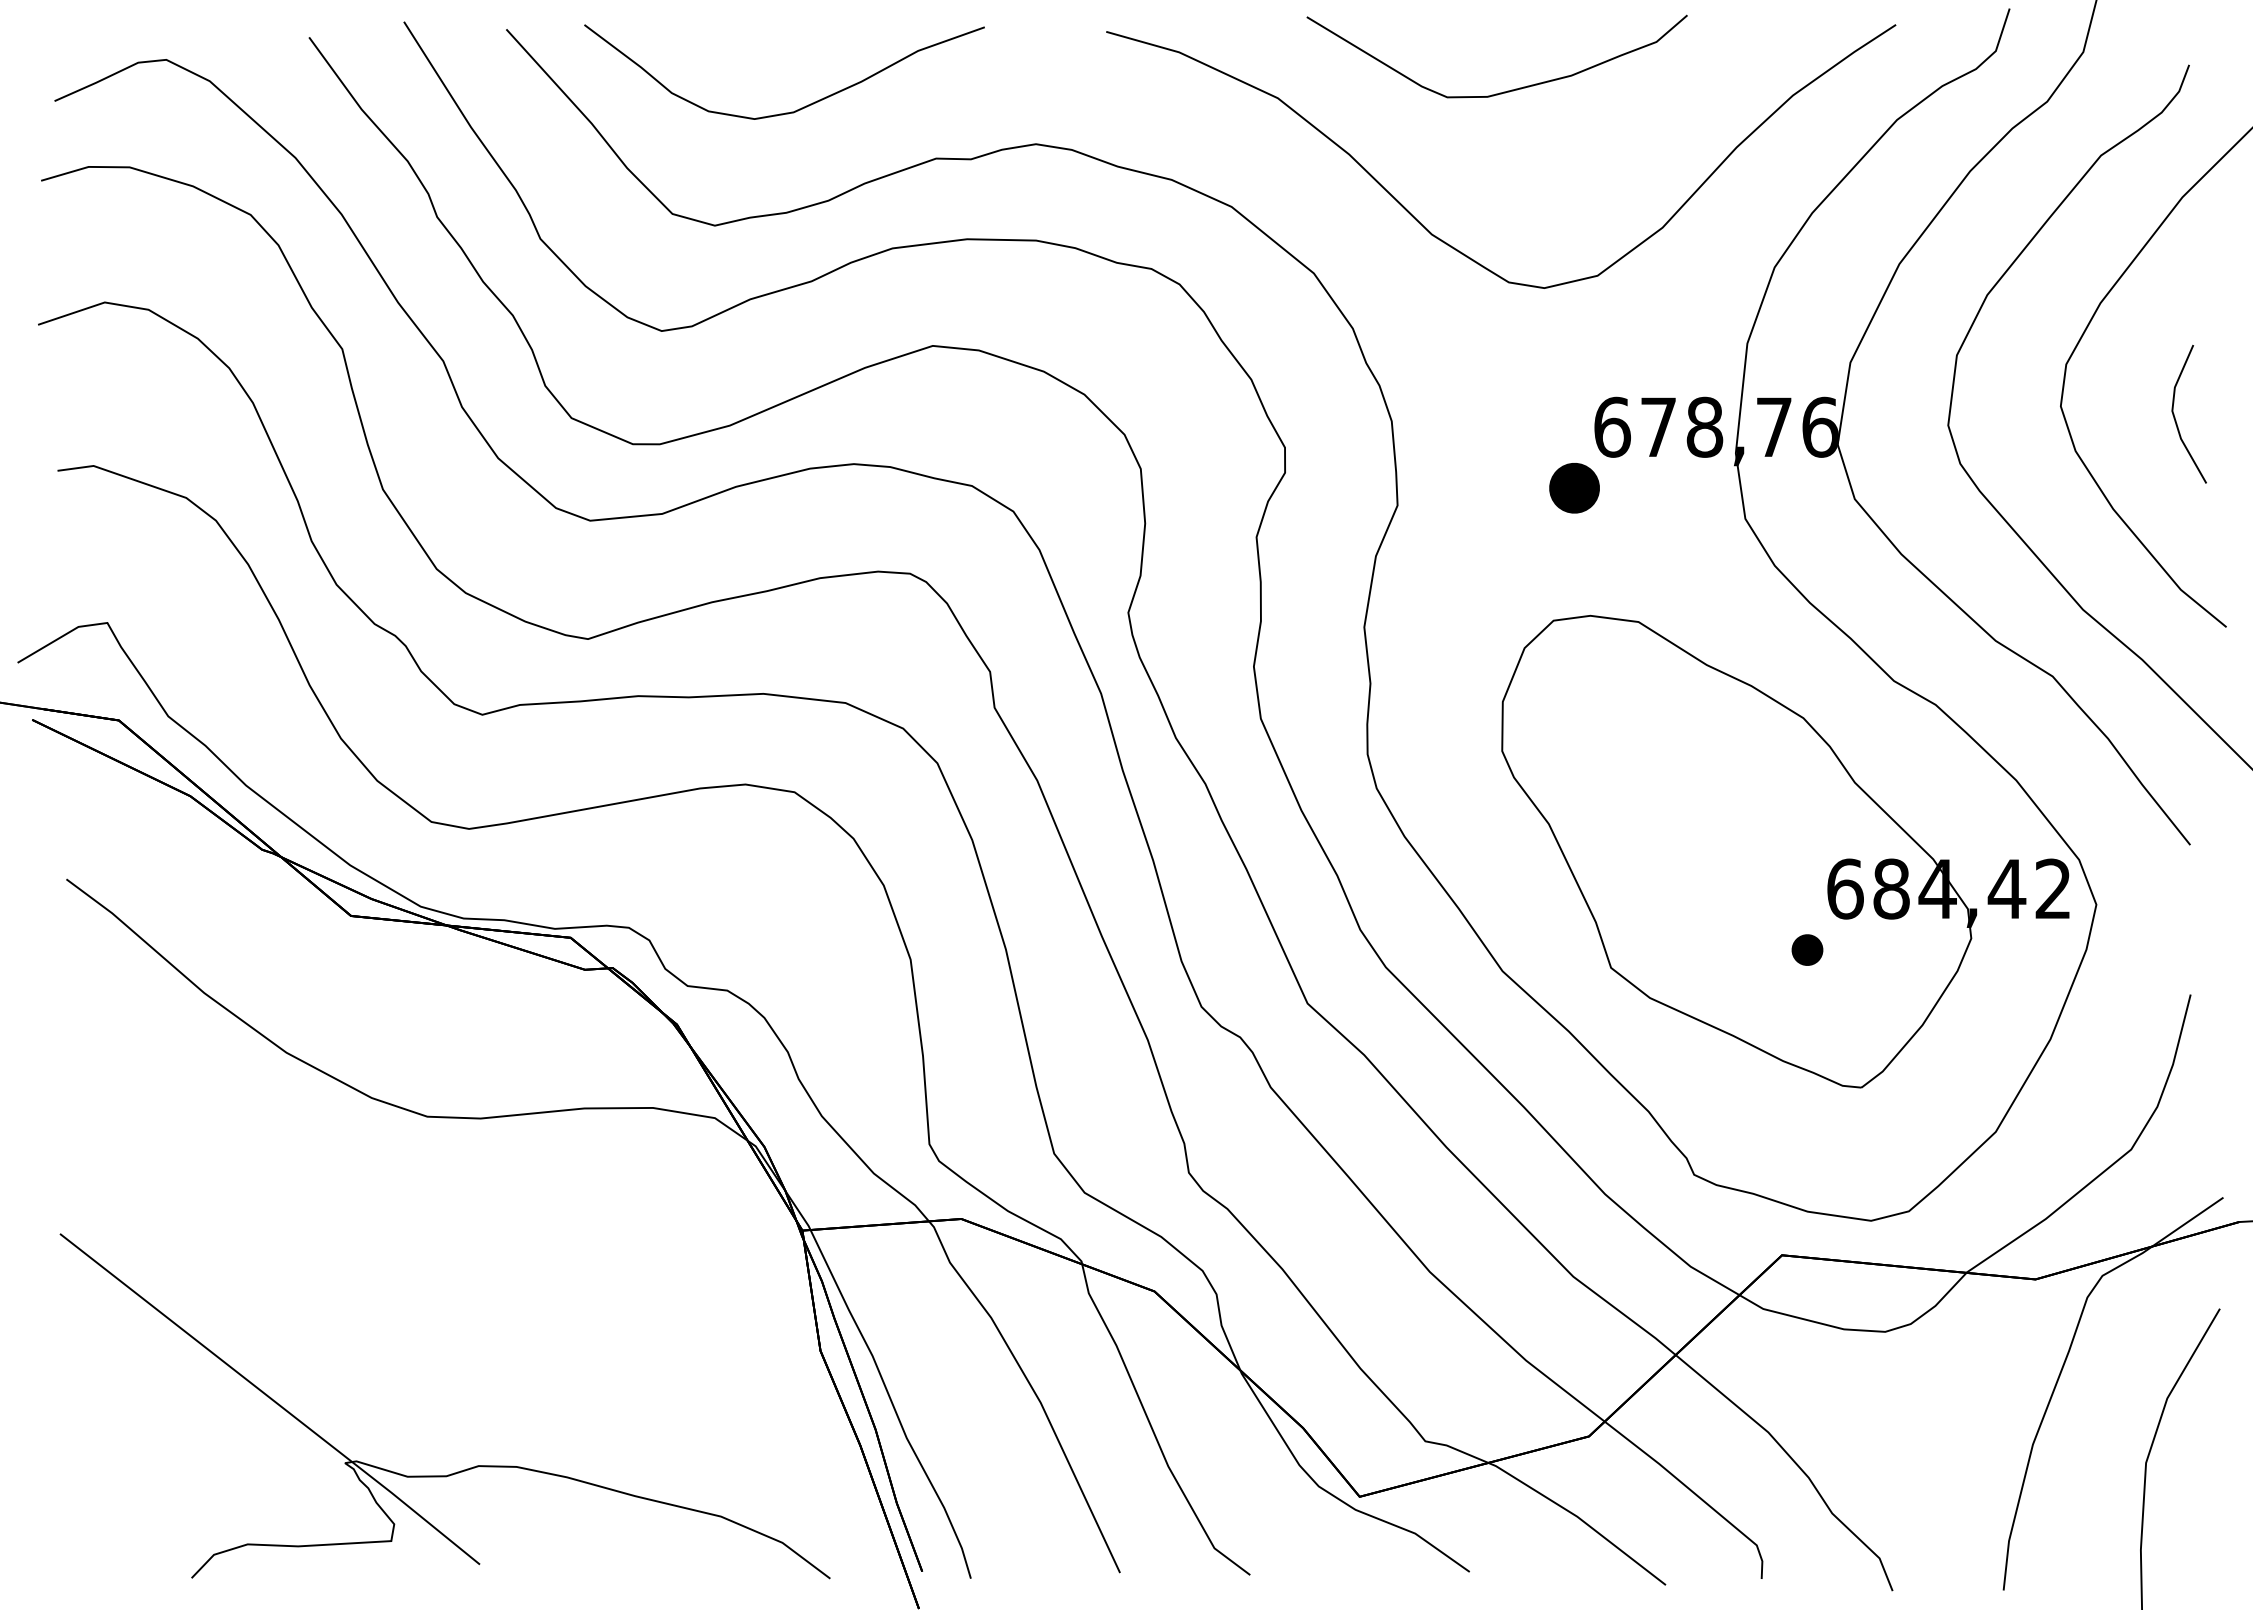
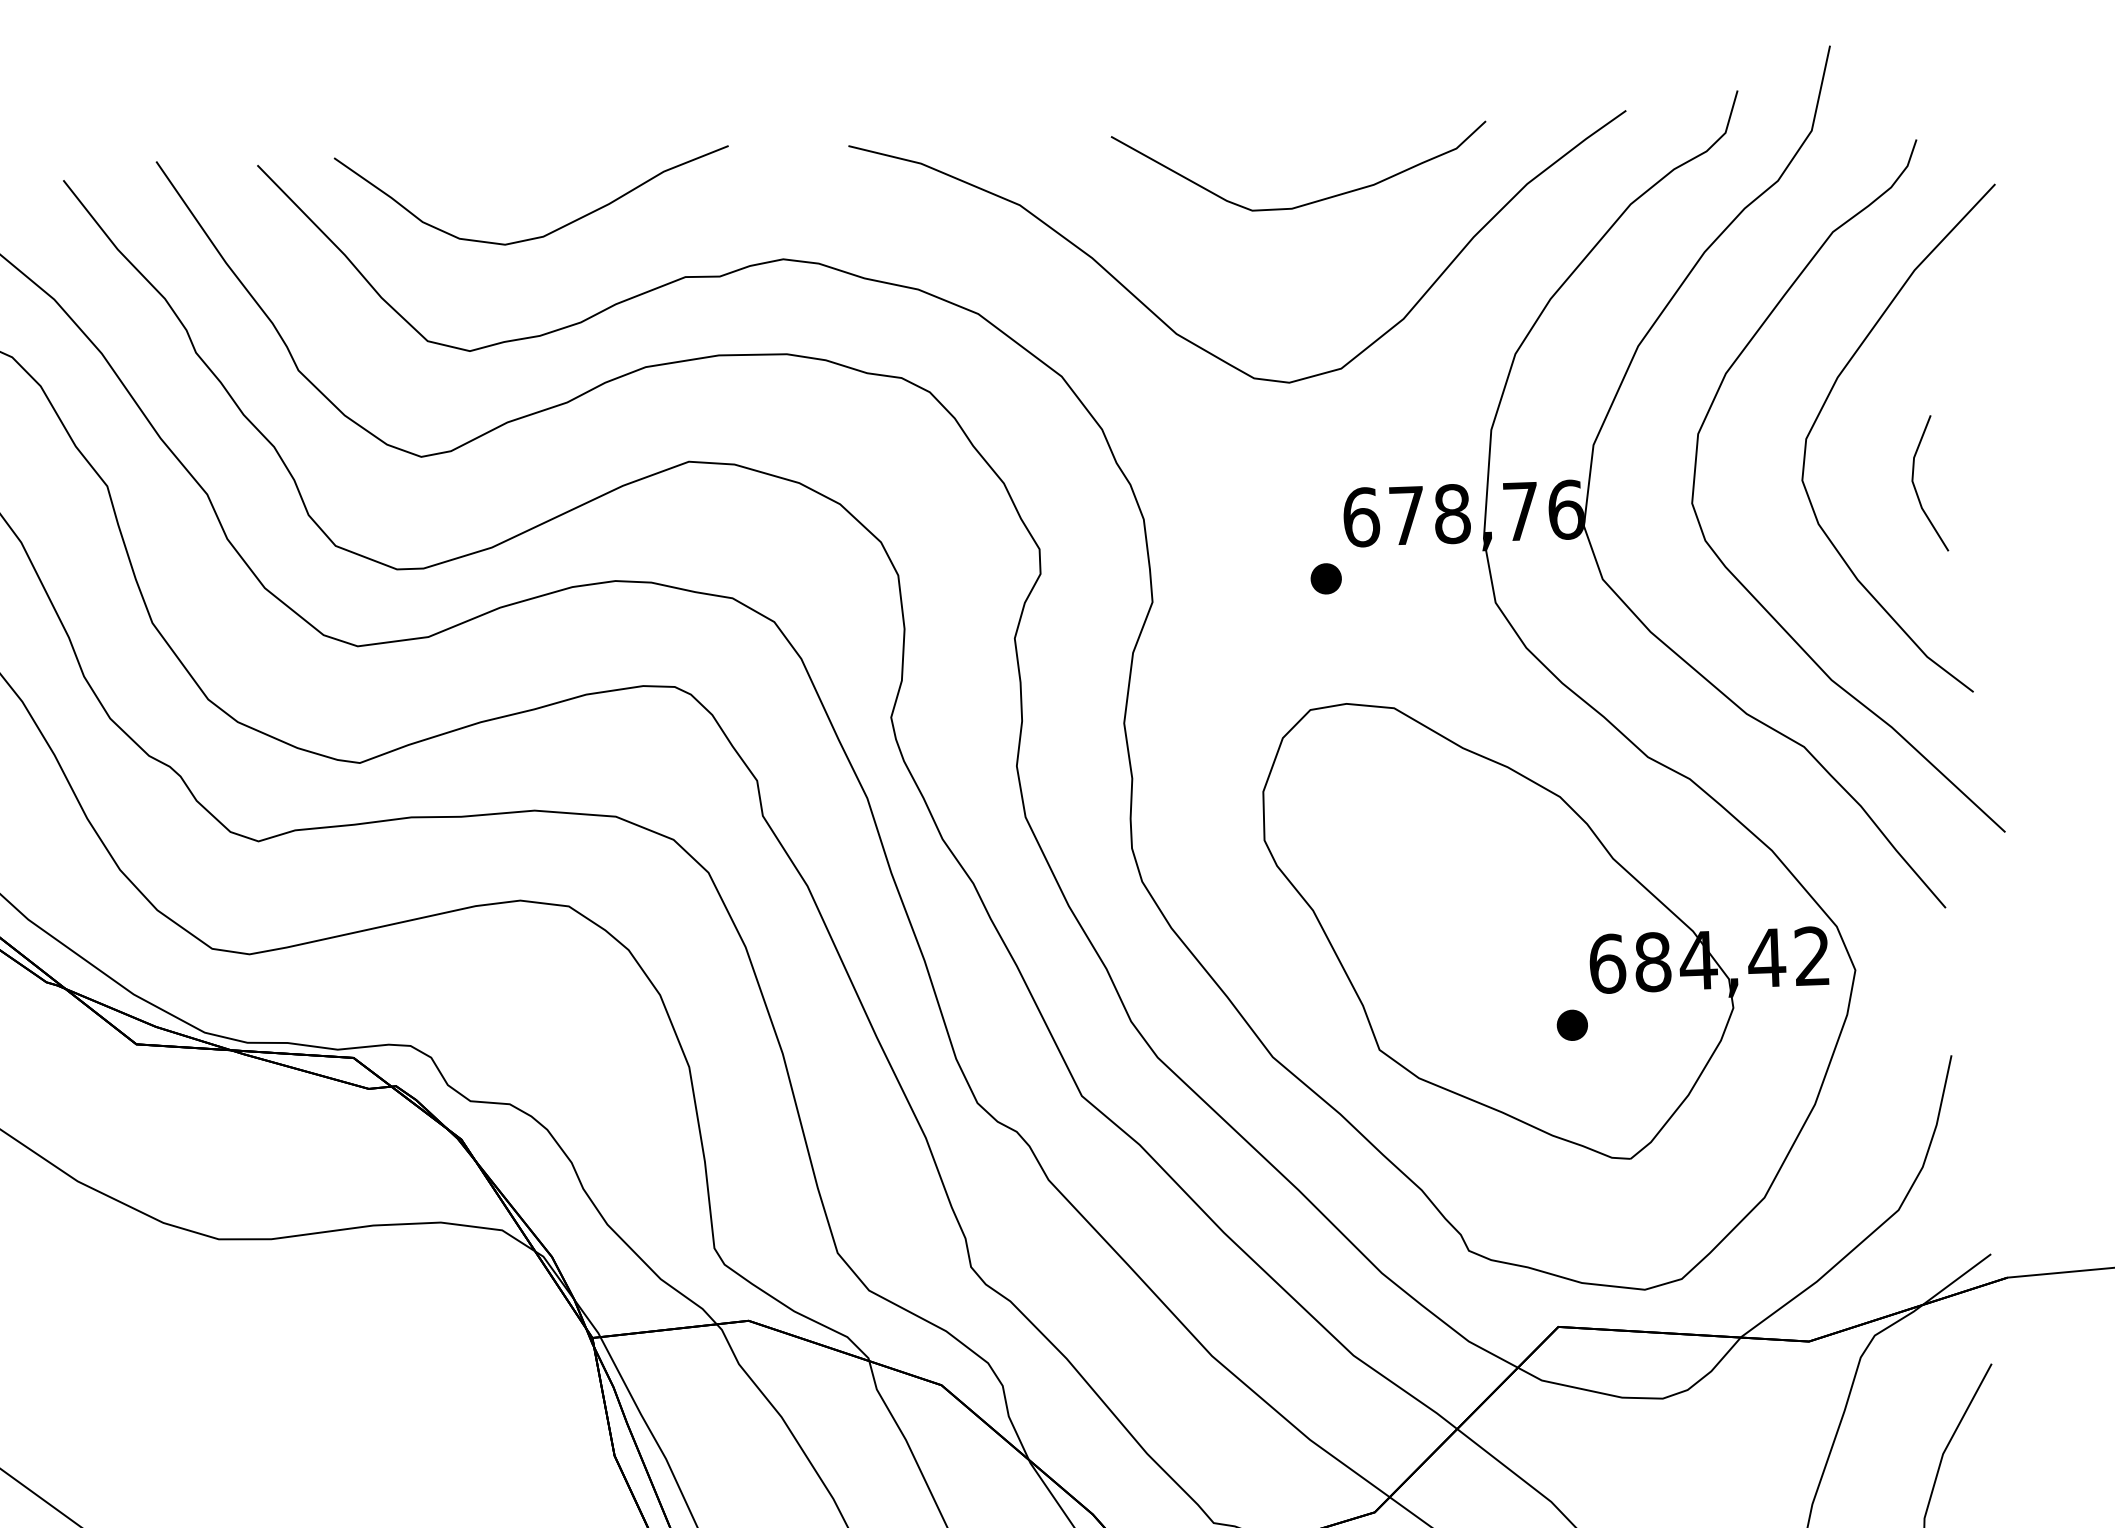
part: (1503, 91) -> (1307, 202), moved
part: (1574, 488) -> (1326, 579), size x0.62

